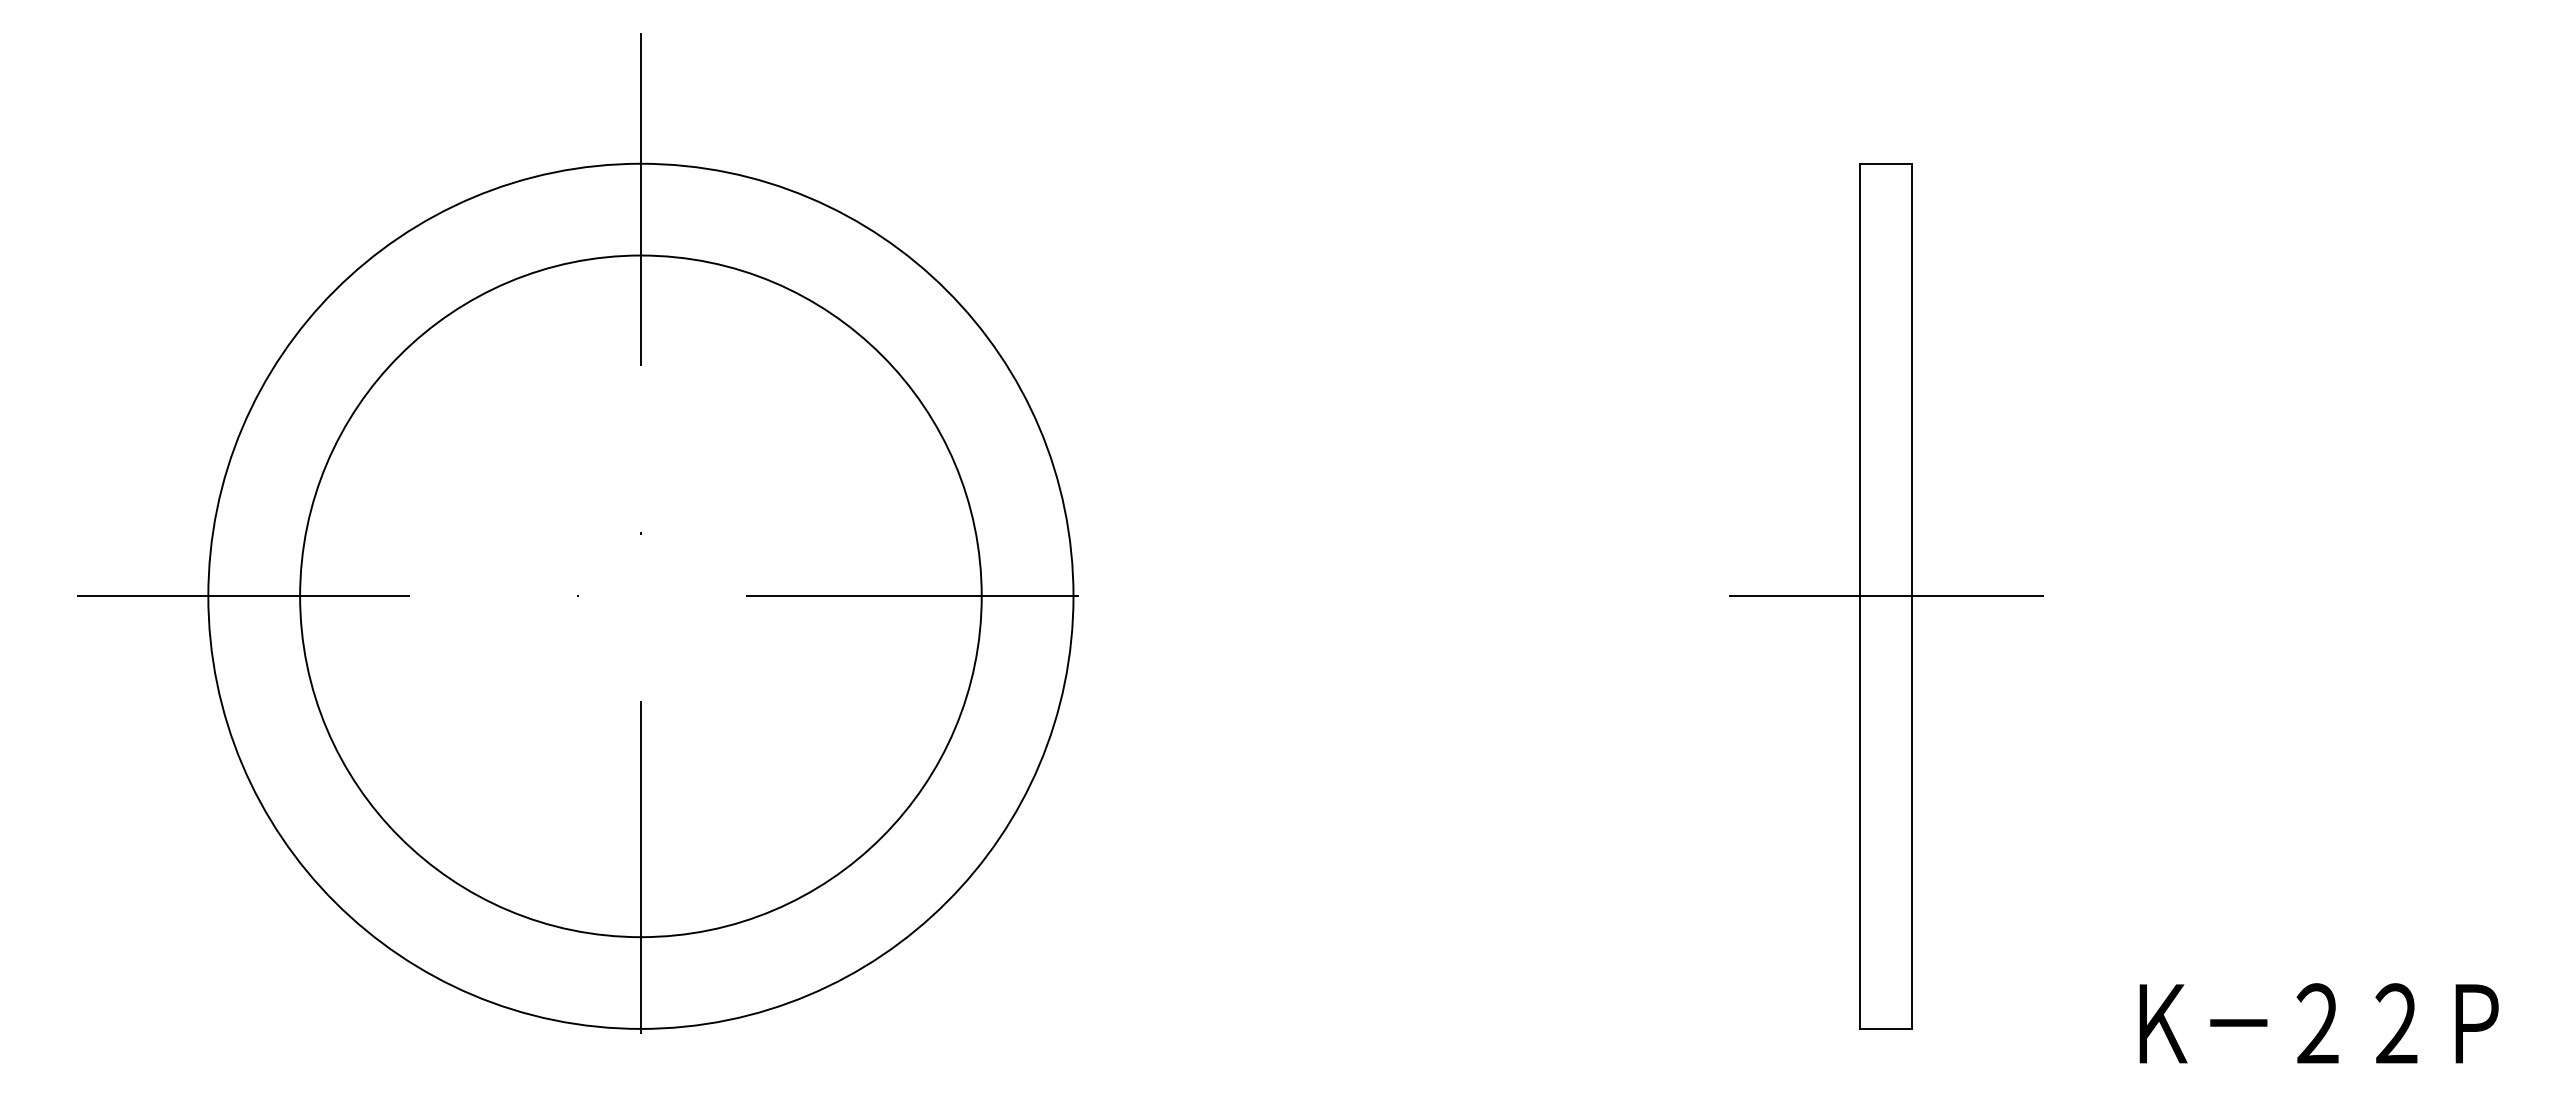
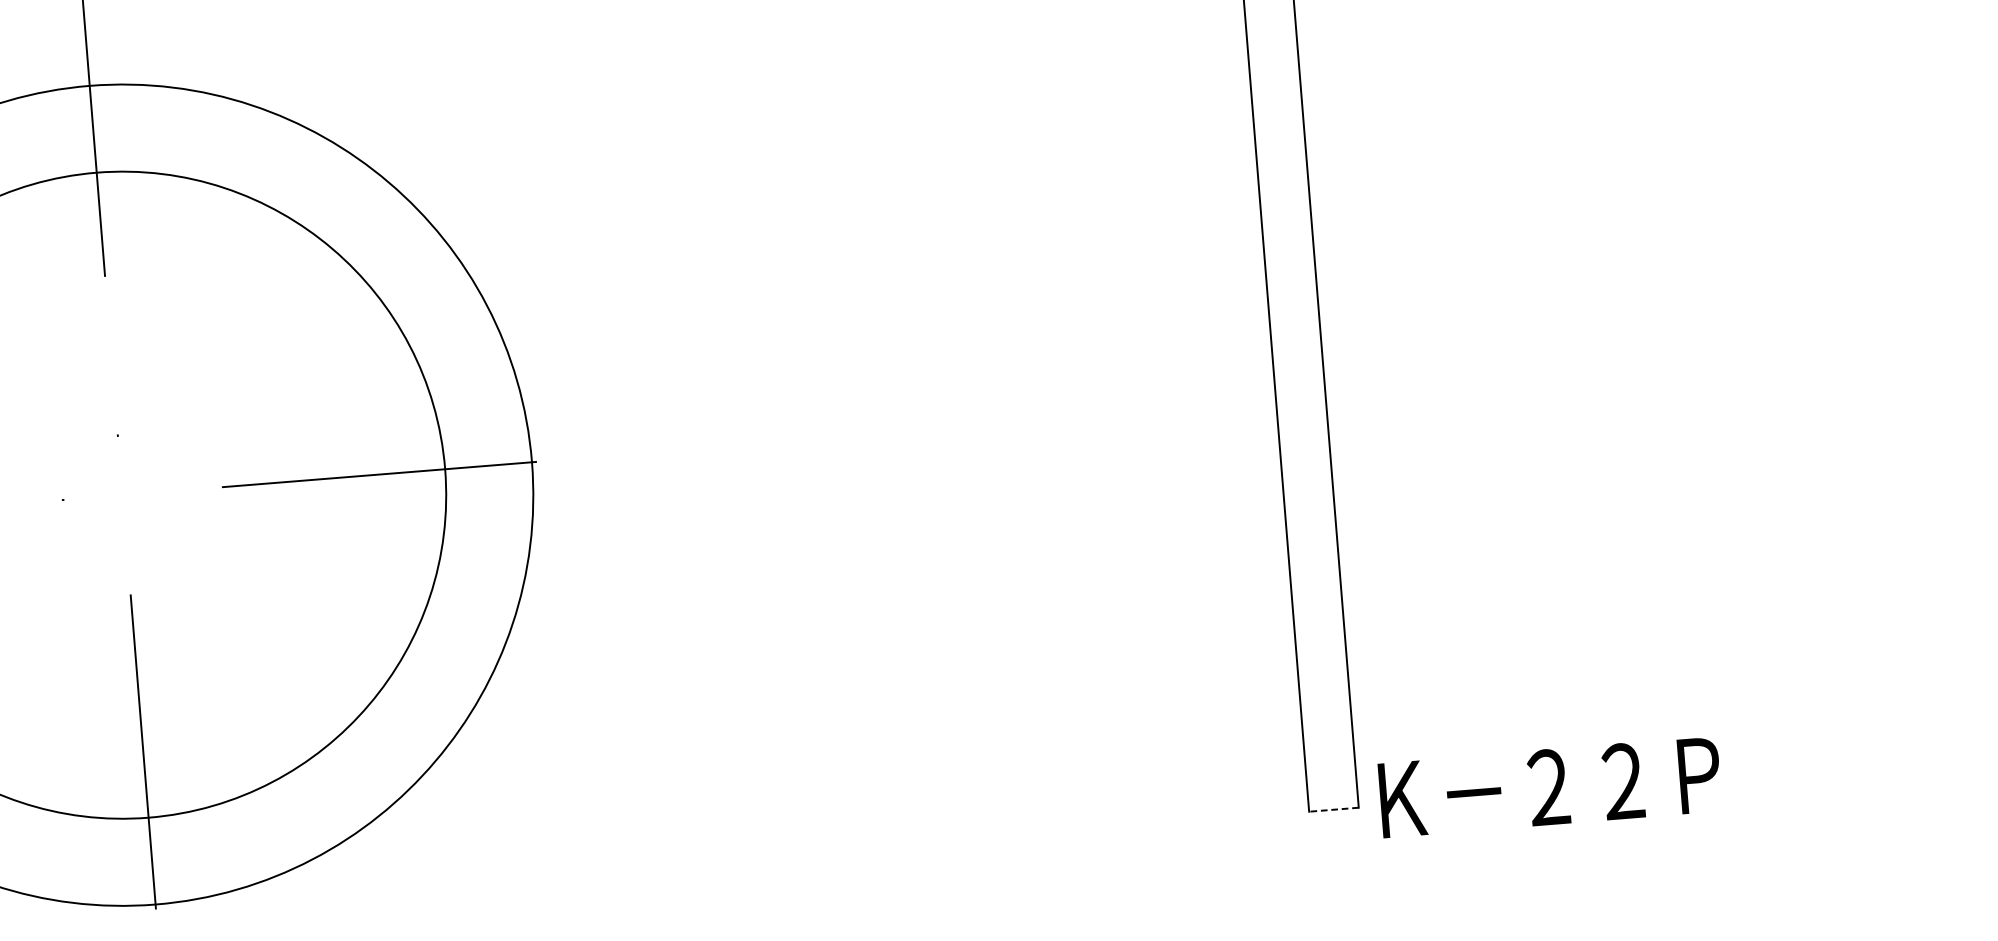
line: (1885, 596) -> (1300, 400), removed
text: (2318, 1023) -> (1549, 787), moved
line: (1885, 1028) -> (1333, 809), solid -> dashed

